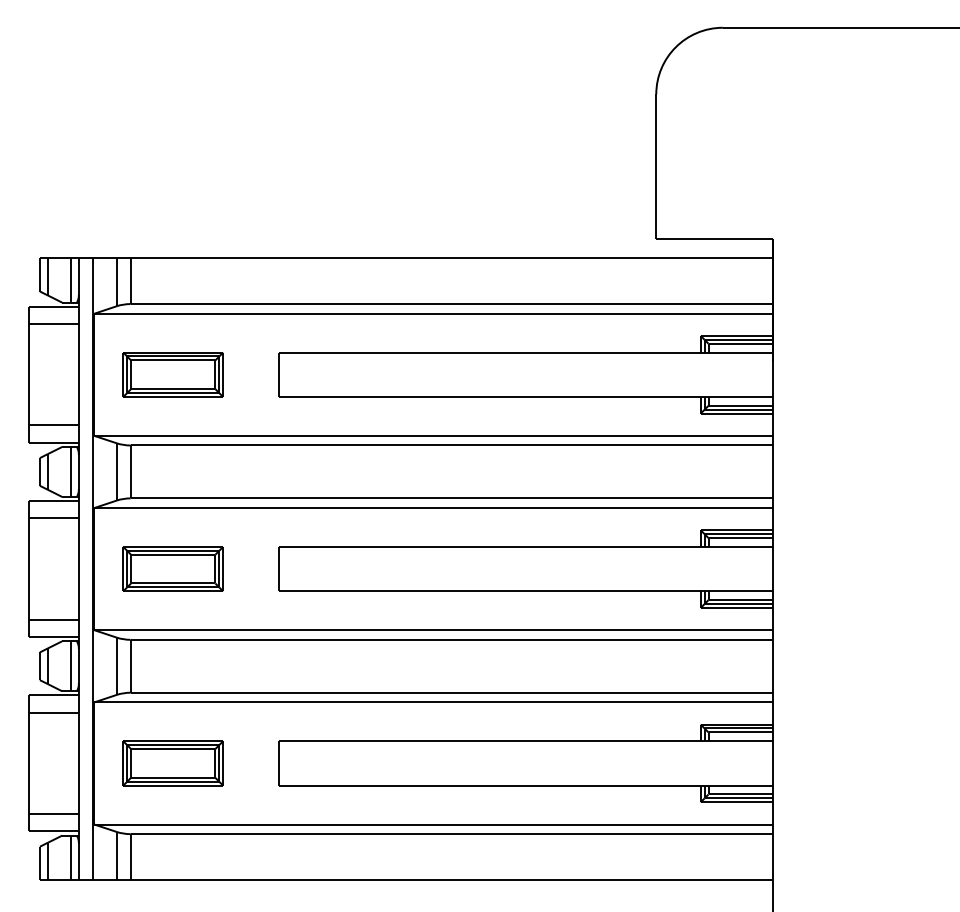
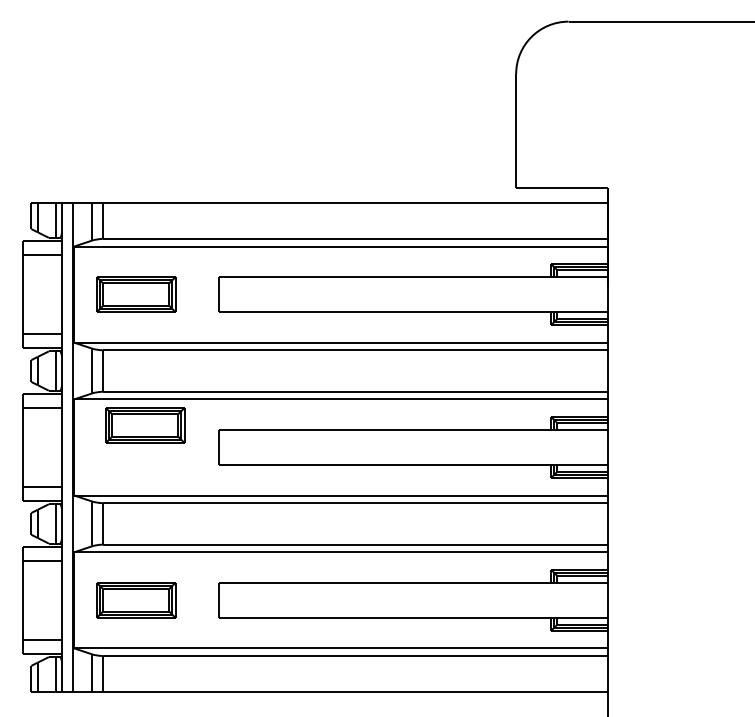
part: (173, 569) -> (145, 425), moved

